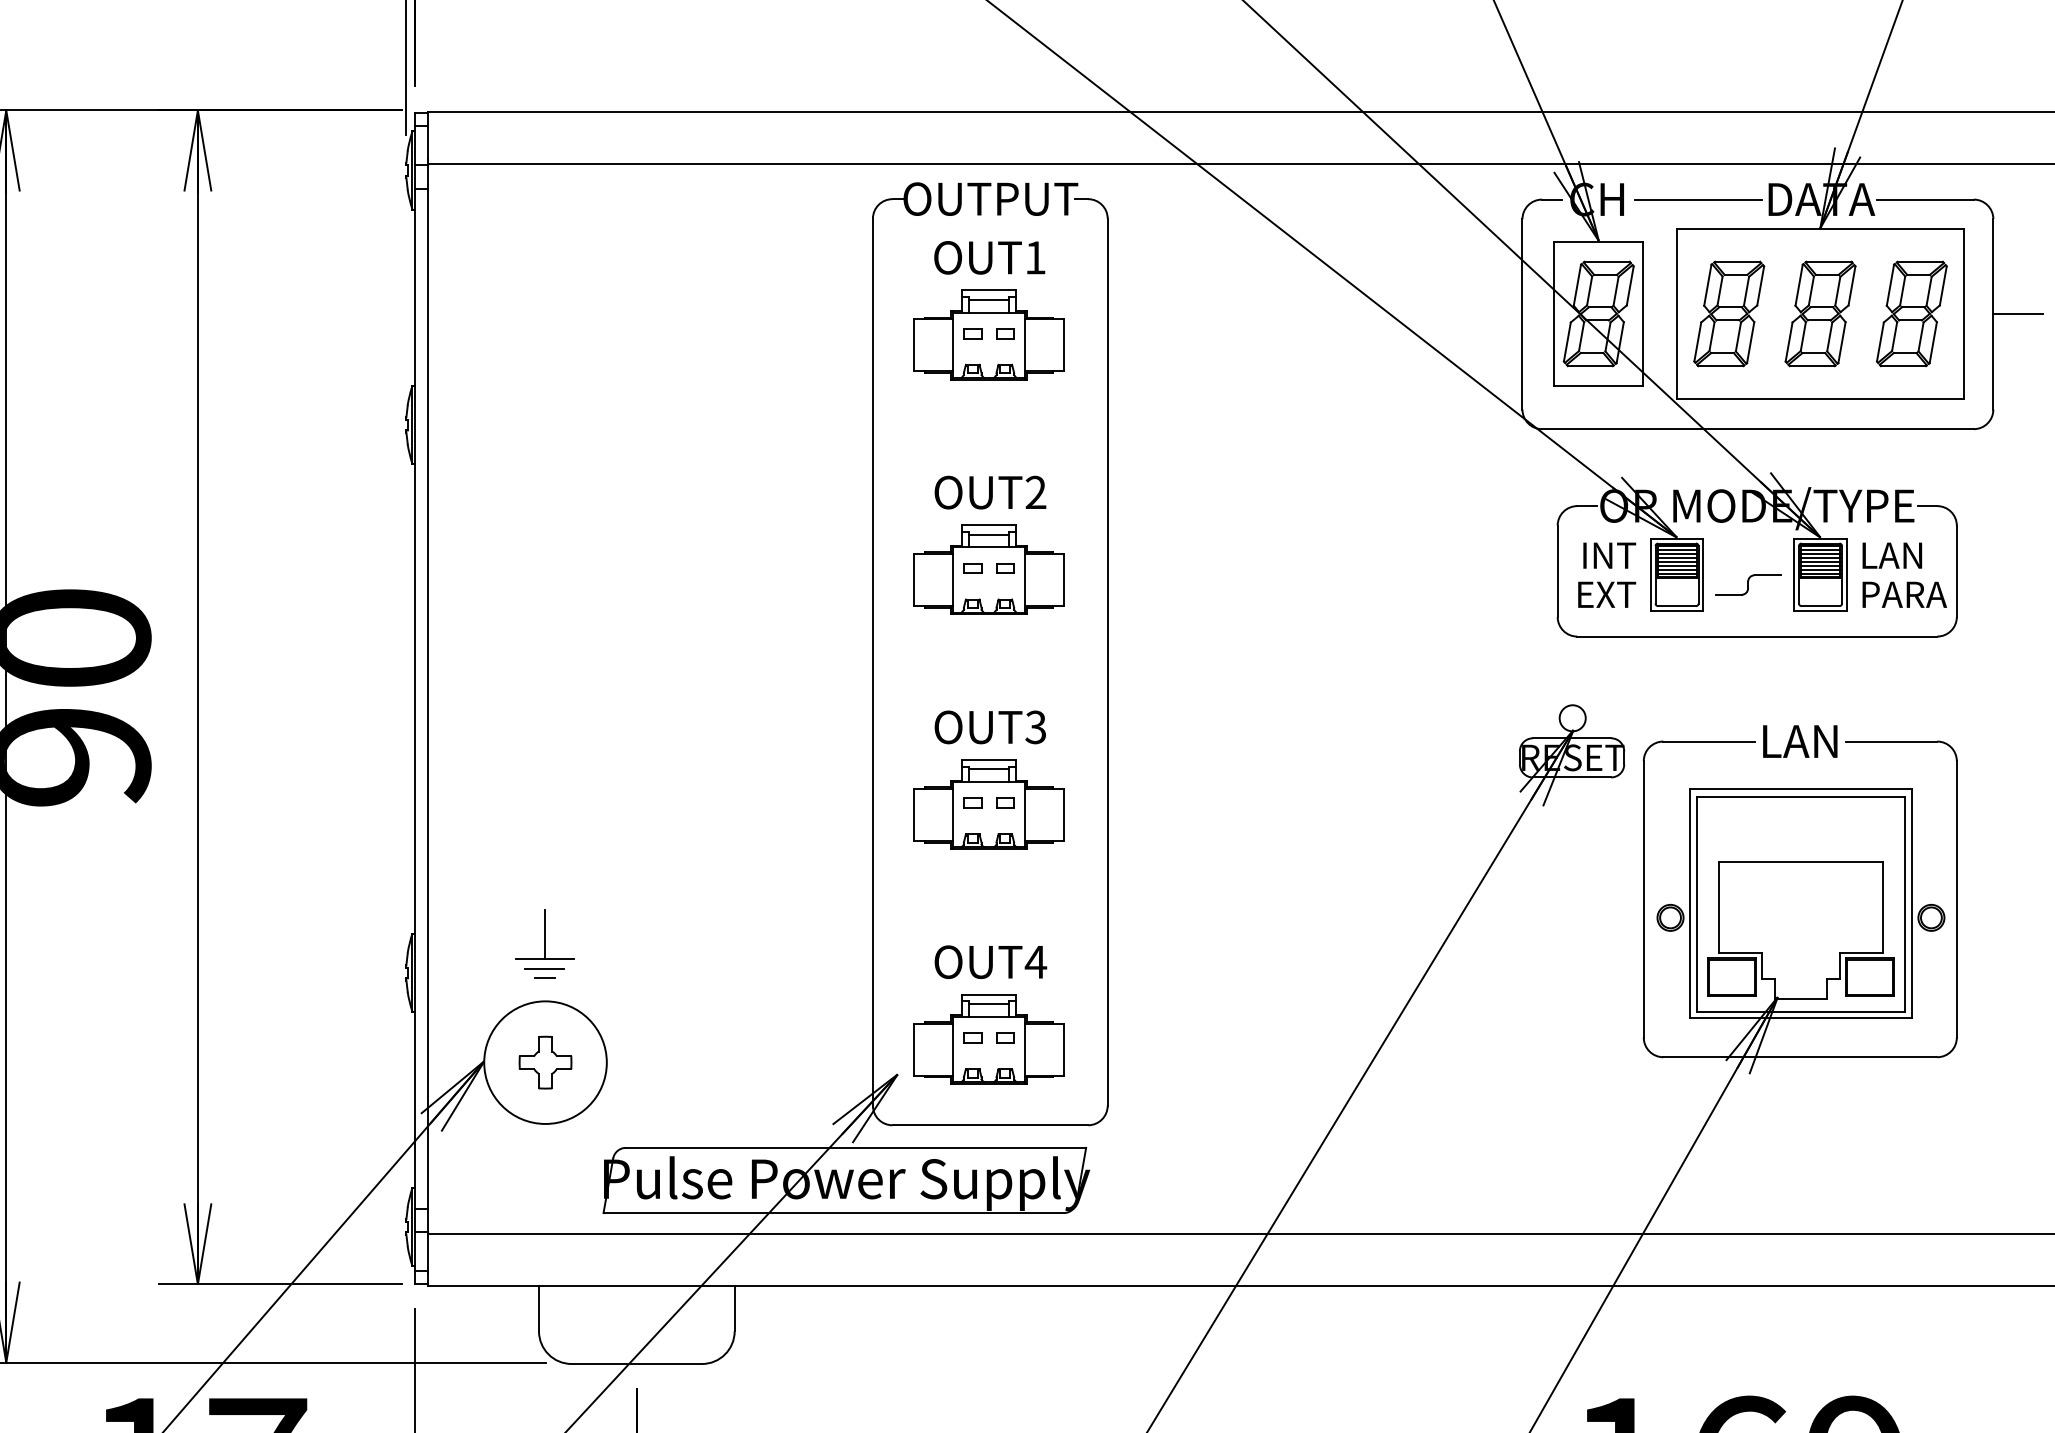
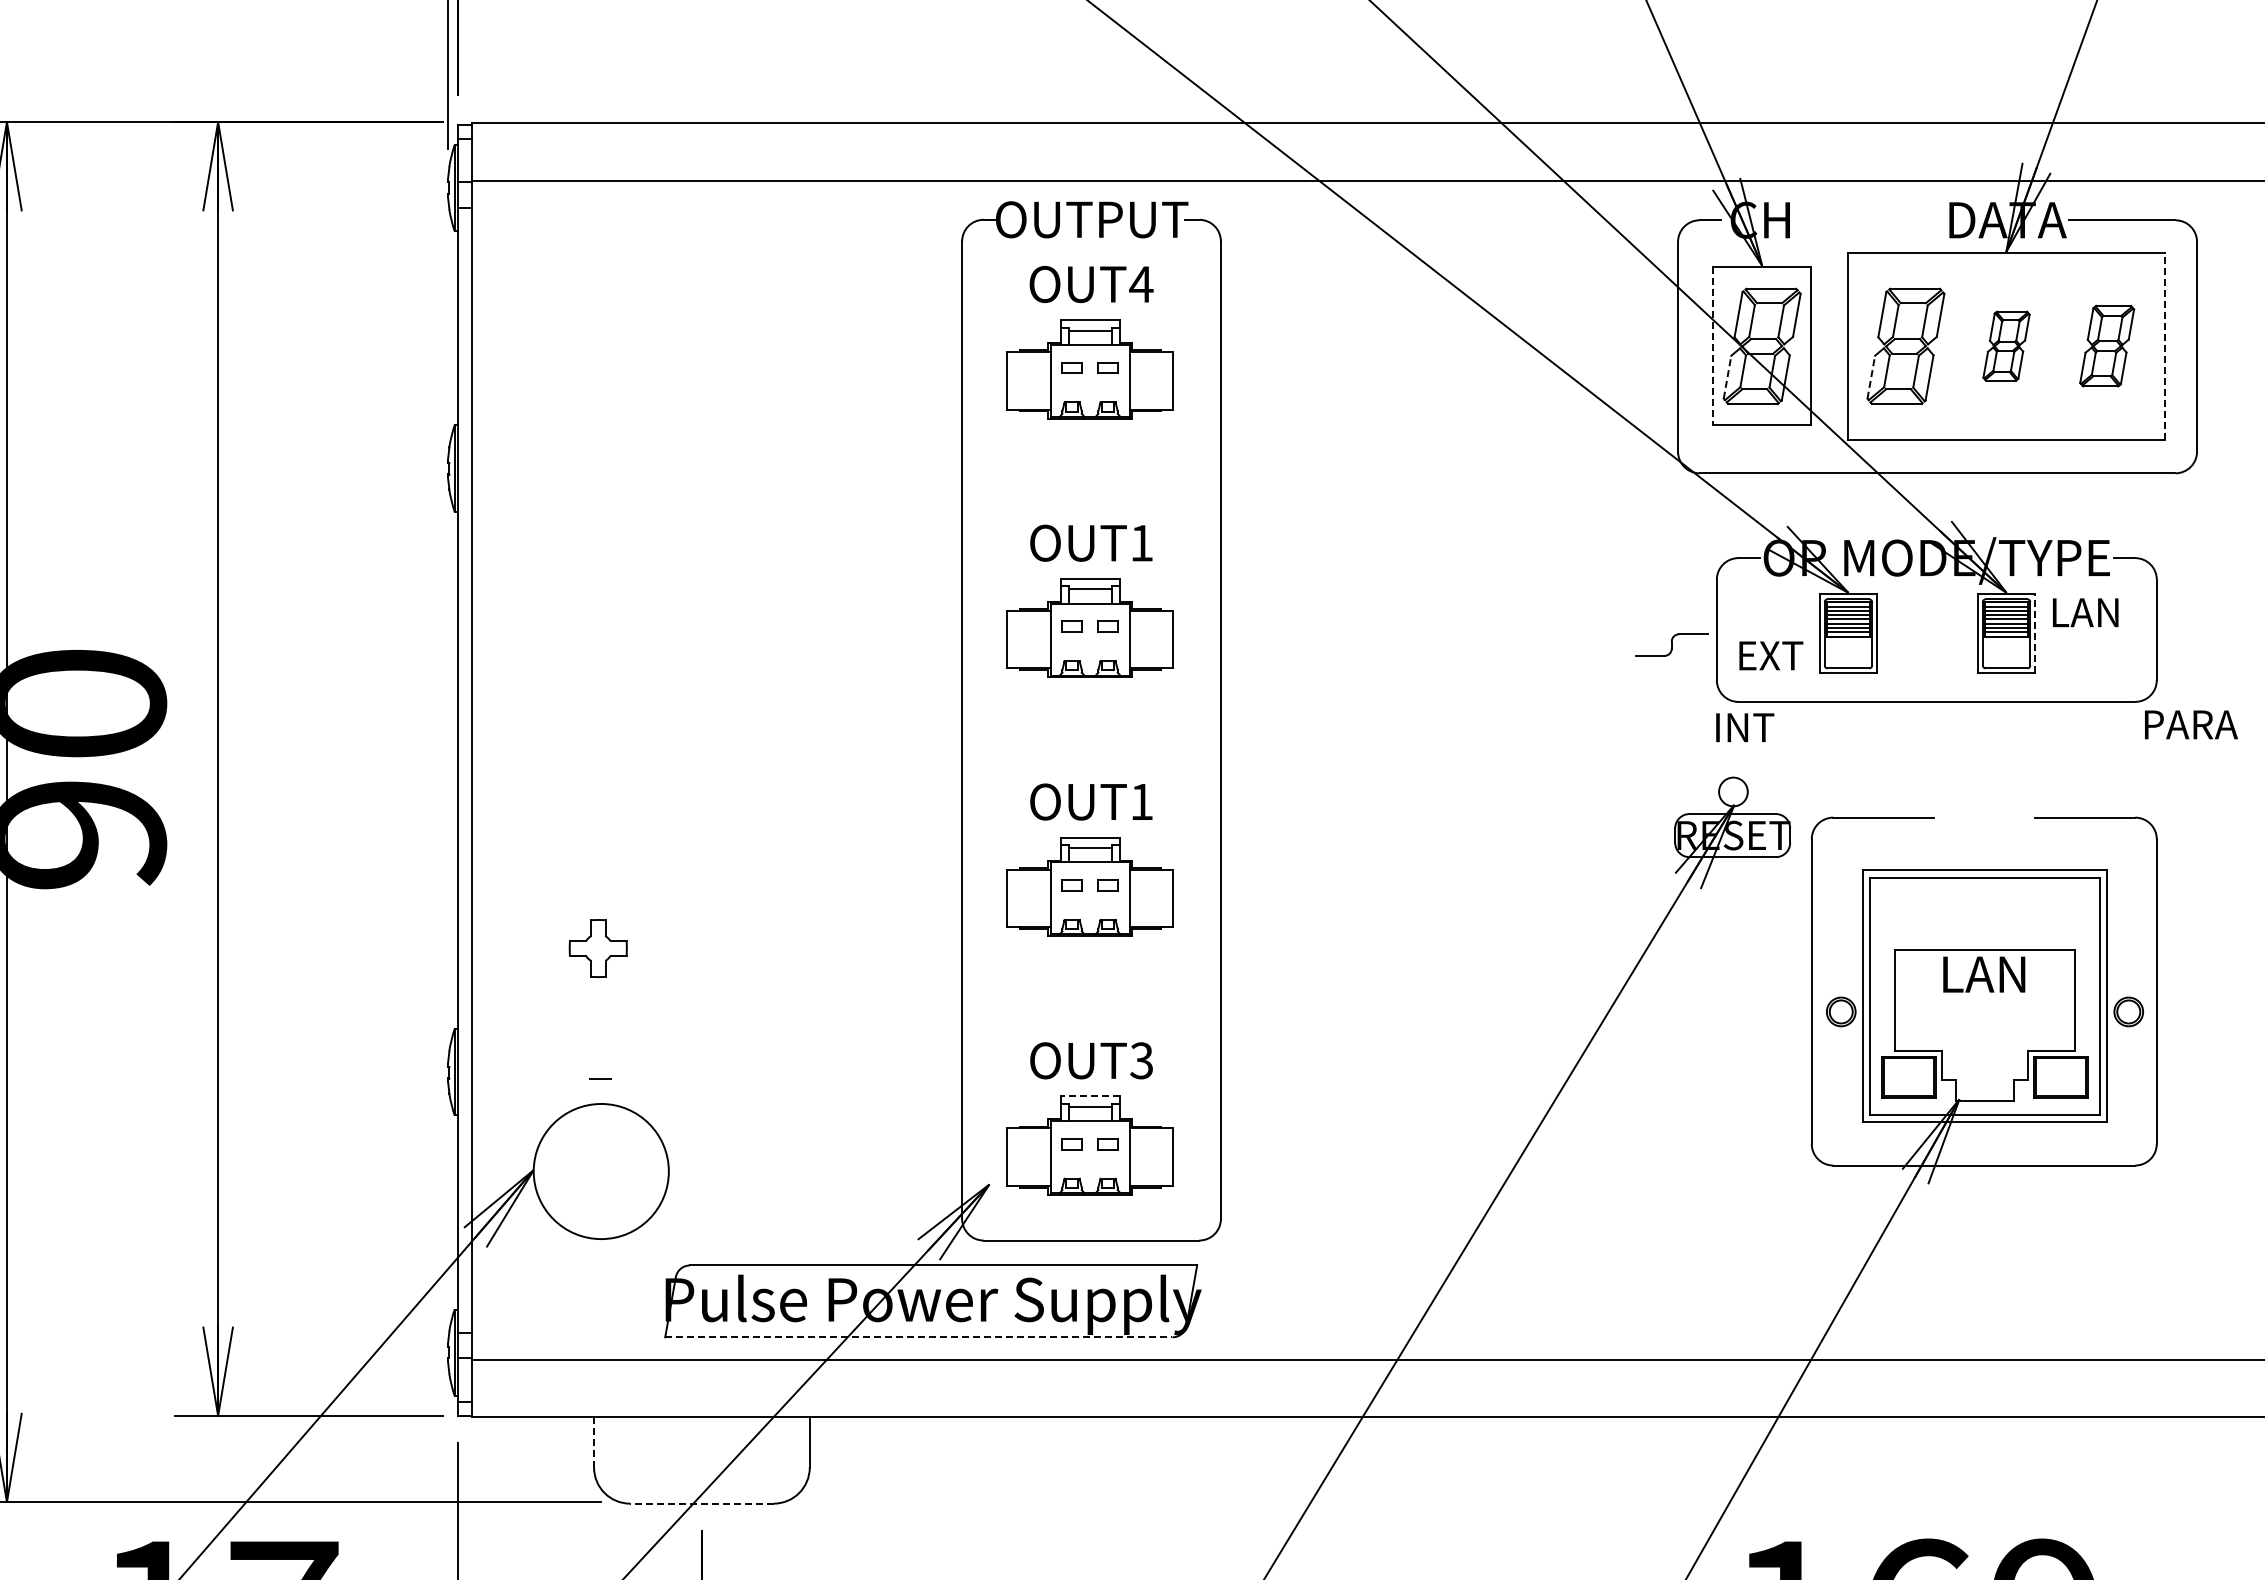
line: (1697, 199) -> (1871, 220), removed
text: (1035, 257) -> (1141, 284), OUT1 -> OUT4
part: (1820, 313) -> (2006, 345), size x0.6
part: (1911, 313) -> (2106, 345), size x0.7
line: (1963, 313) -> (2164, 345), solid -> dashed
line: (1554, 314) -> (1713, 346), solid -> dashed
line: (2018, 314) -> (2224, 346), removed
line: (1567, 342) -> (1727, 377), solid -> dashed
line: (1697, 342) -> (1871, 377), solid -> dashed
text: (1035, 491) -> (1141, 542), OUT2 -> OUT1
text: (1609, 555) -> (1745, 727), moved
line: (1846, 574) -> (2035, 633), solid -> dashed
part: (1747, 584) -> (1671, 644), moved
text: (1904, 594) -> (2191, 724), moved
text: (1035, 726) -> (1141, 801), OUT3 -> OUT1
text: (1800, 741) -> (1984, 974), moved
part: (544, 934) -> (600, 1030), removed
text: (1035, 961) -> (1141, 1060), OUT4 -> OUT3
line: (544, 968) -> (600, 1067), removed
line: (988, 994) -> (1089, 1096), solid -> dashed
part: (544, 1062) -> (597, 948), moved
line: (833, 1213) -> (918, 1337), solid -> dashed
line: (539, 1309) -> (594, 1443), solid -> dashed
line: (636, 1363) -> (701, 1503), solid -> dashed

